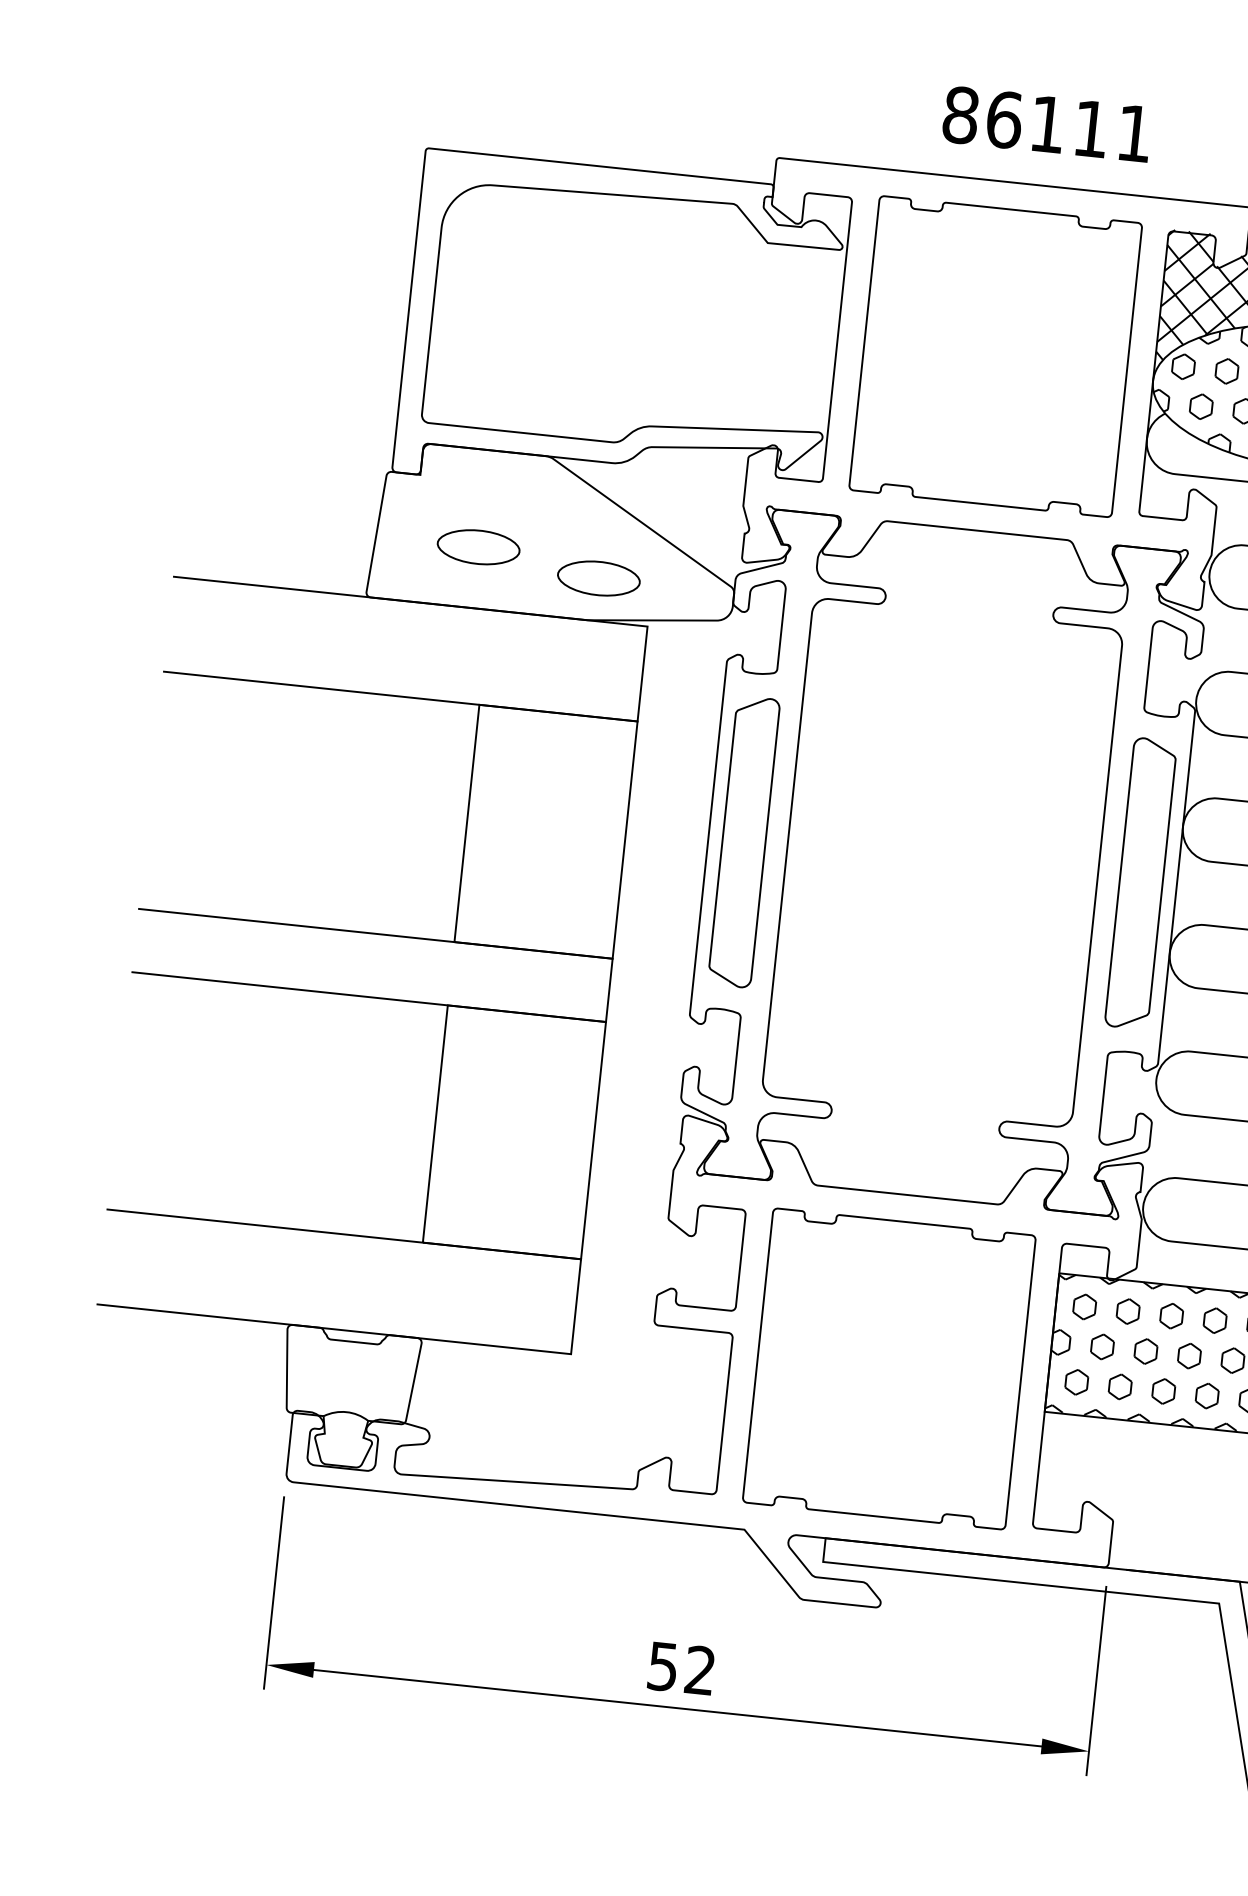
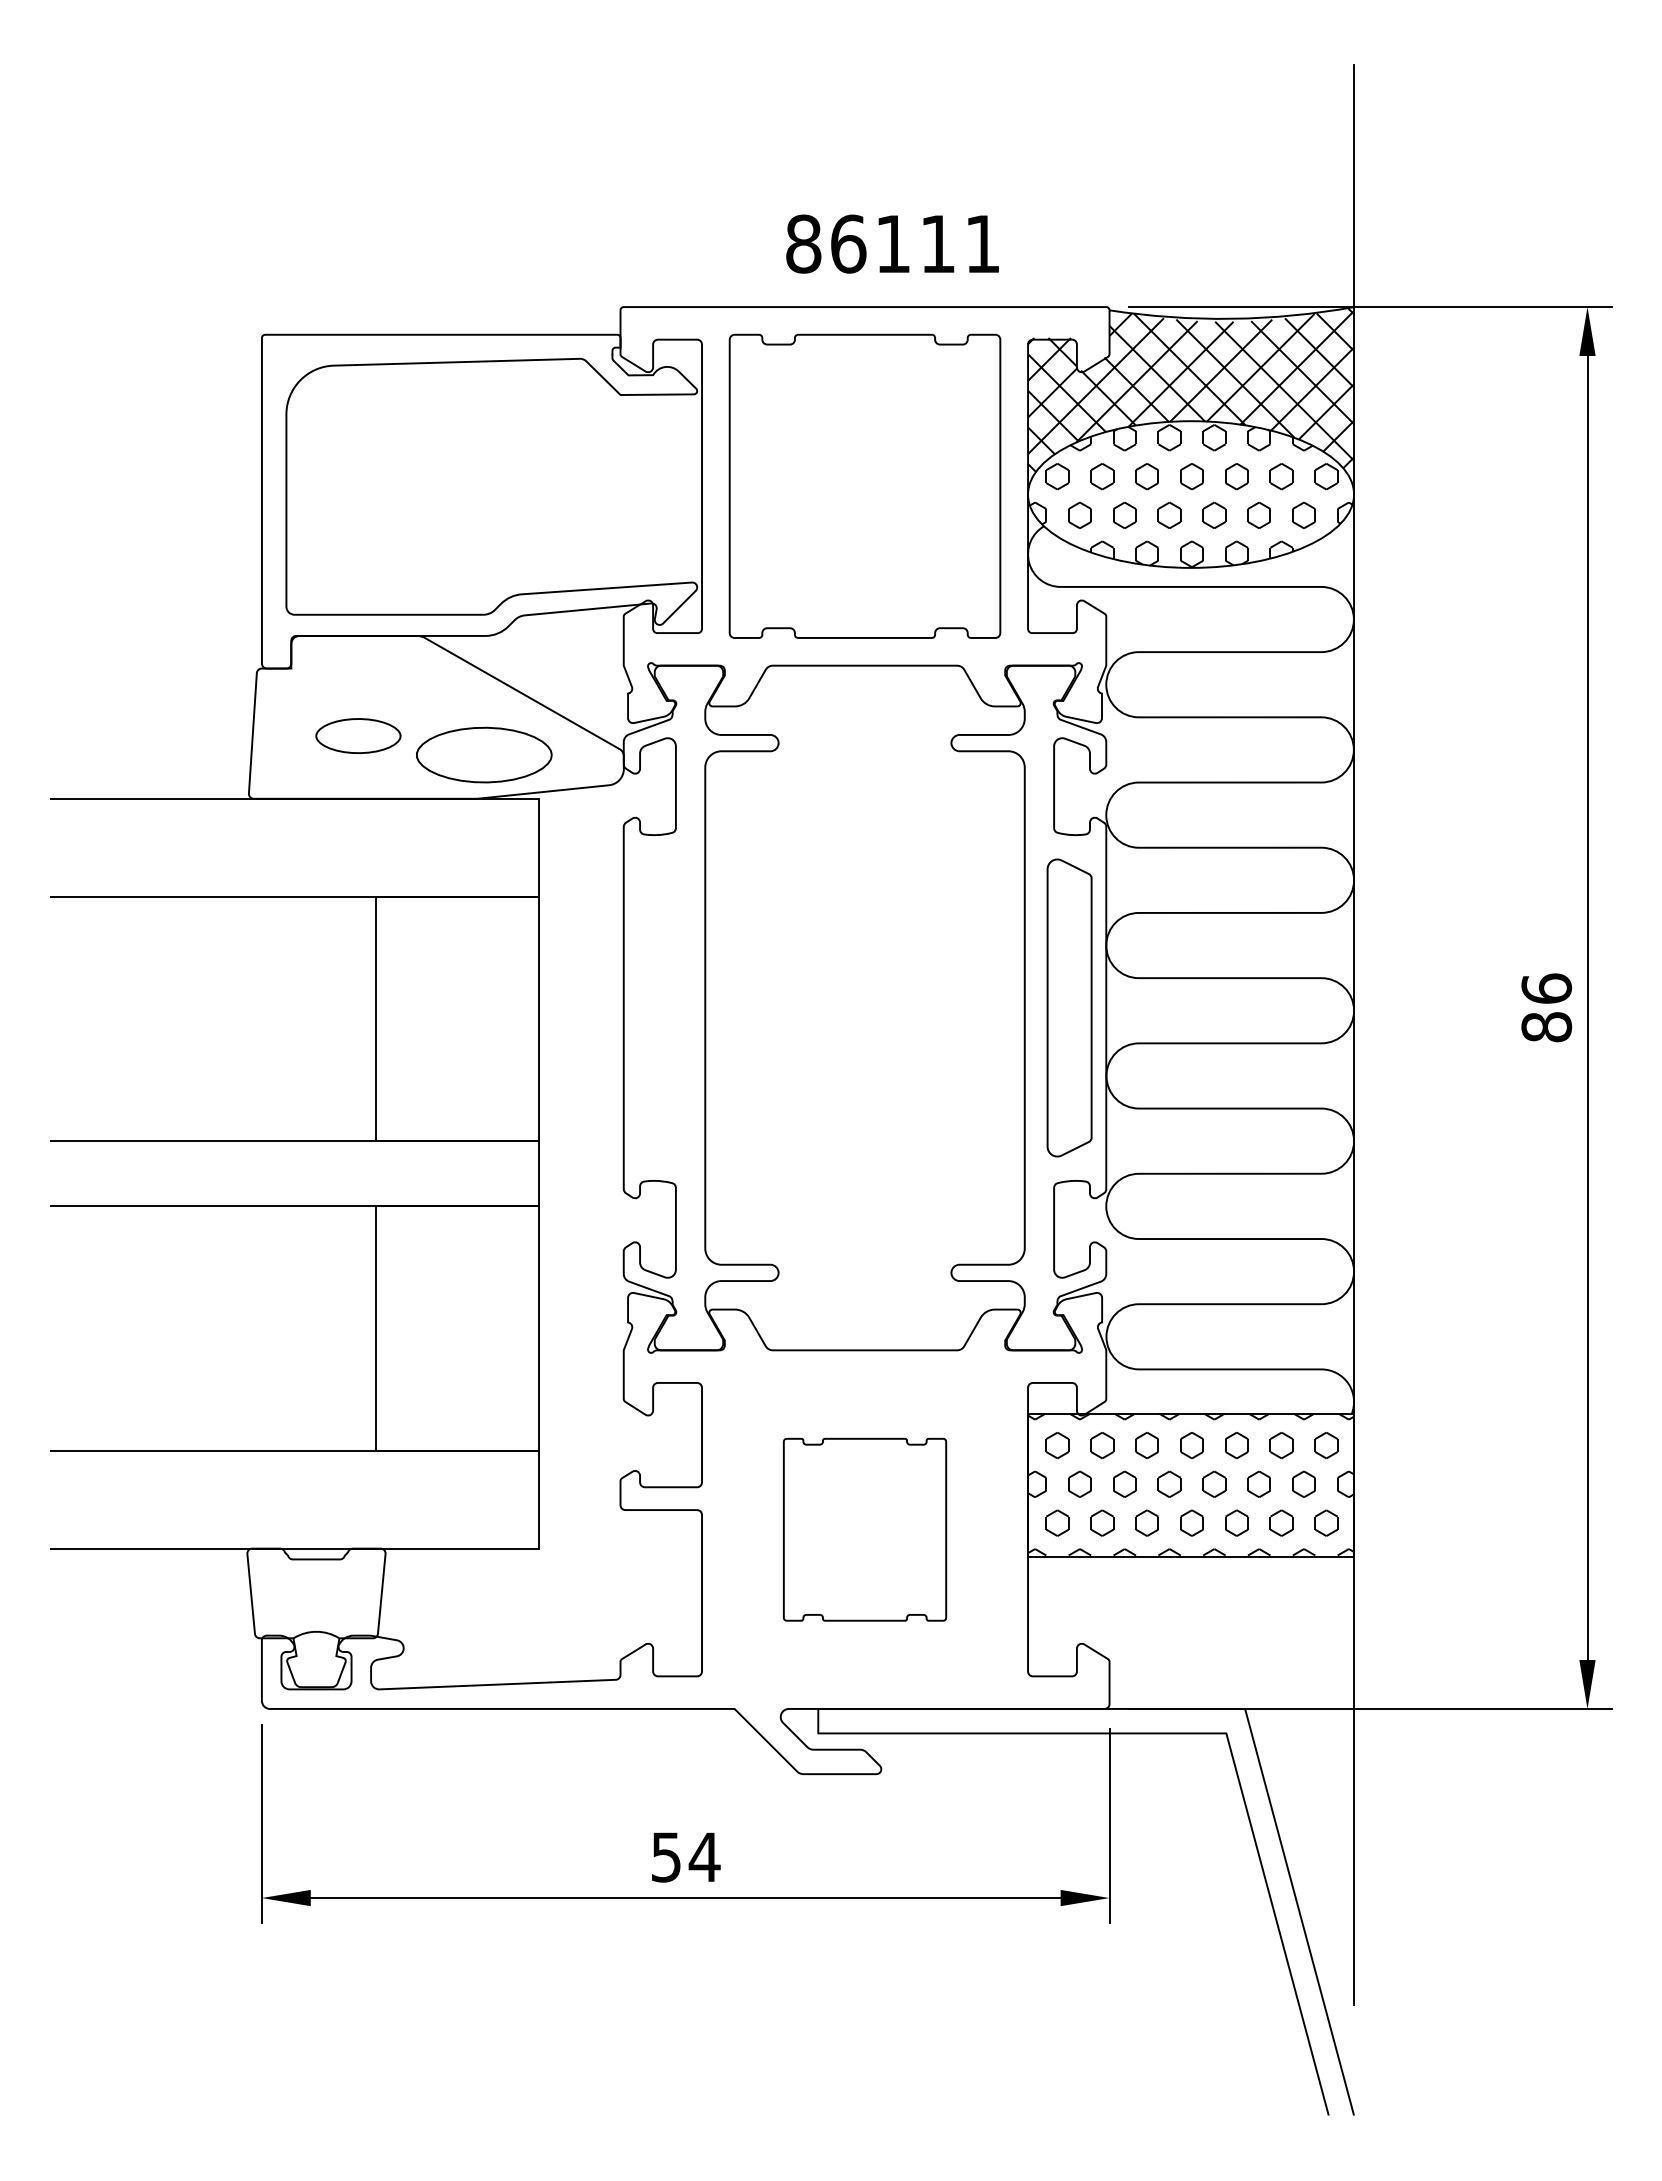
part: (599, 578) -> (484, 754), size x1.6
curve: (723, 839) -> (639, 1007), removed
part: (888, 1368) -> (864, 1529), size x0.6
text: (700, 1669) -> (704, 1856), 52 -> 54

